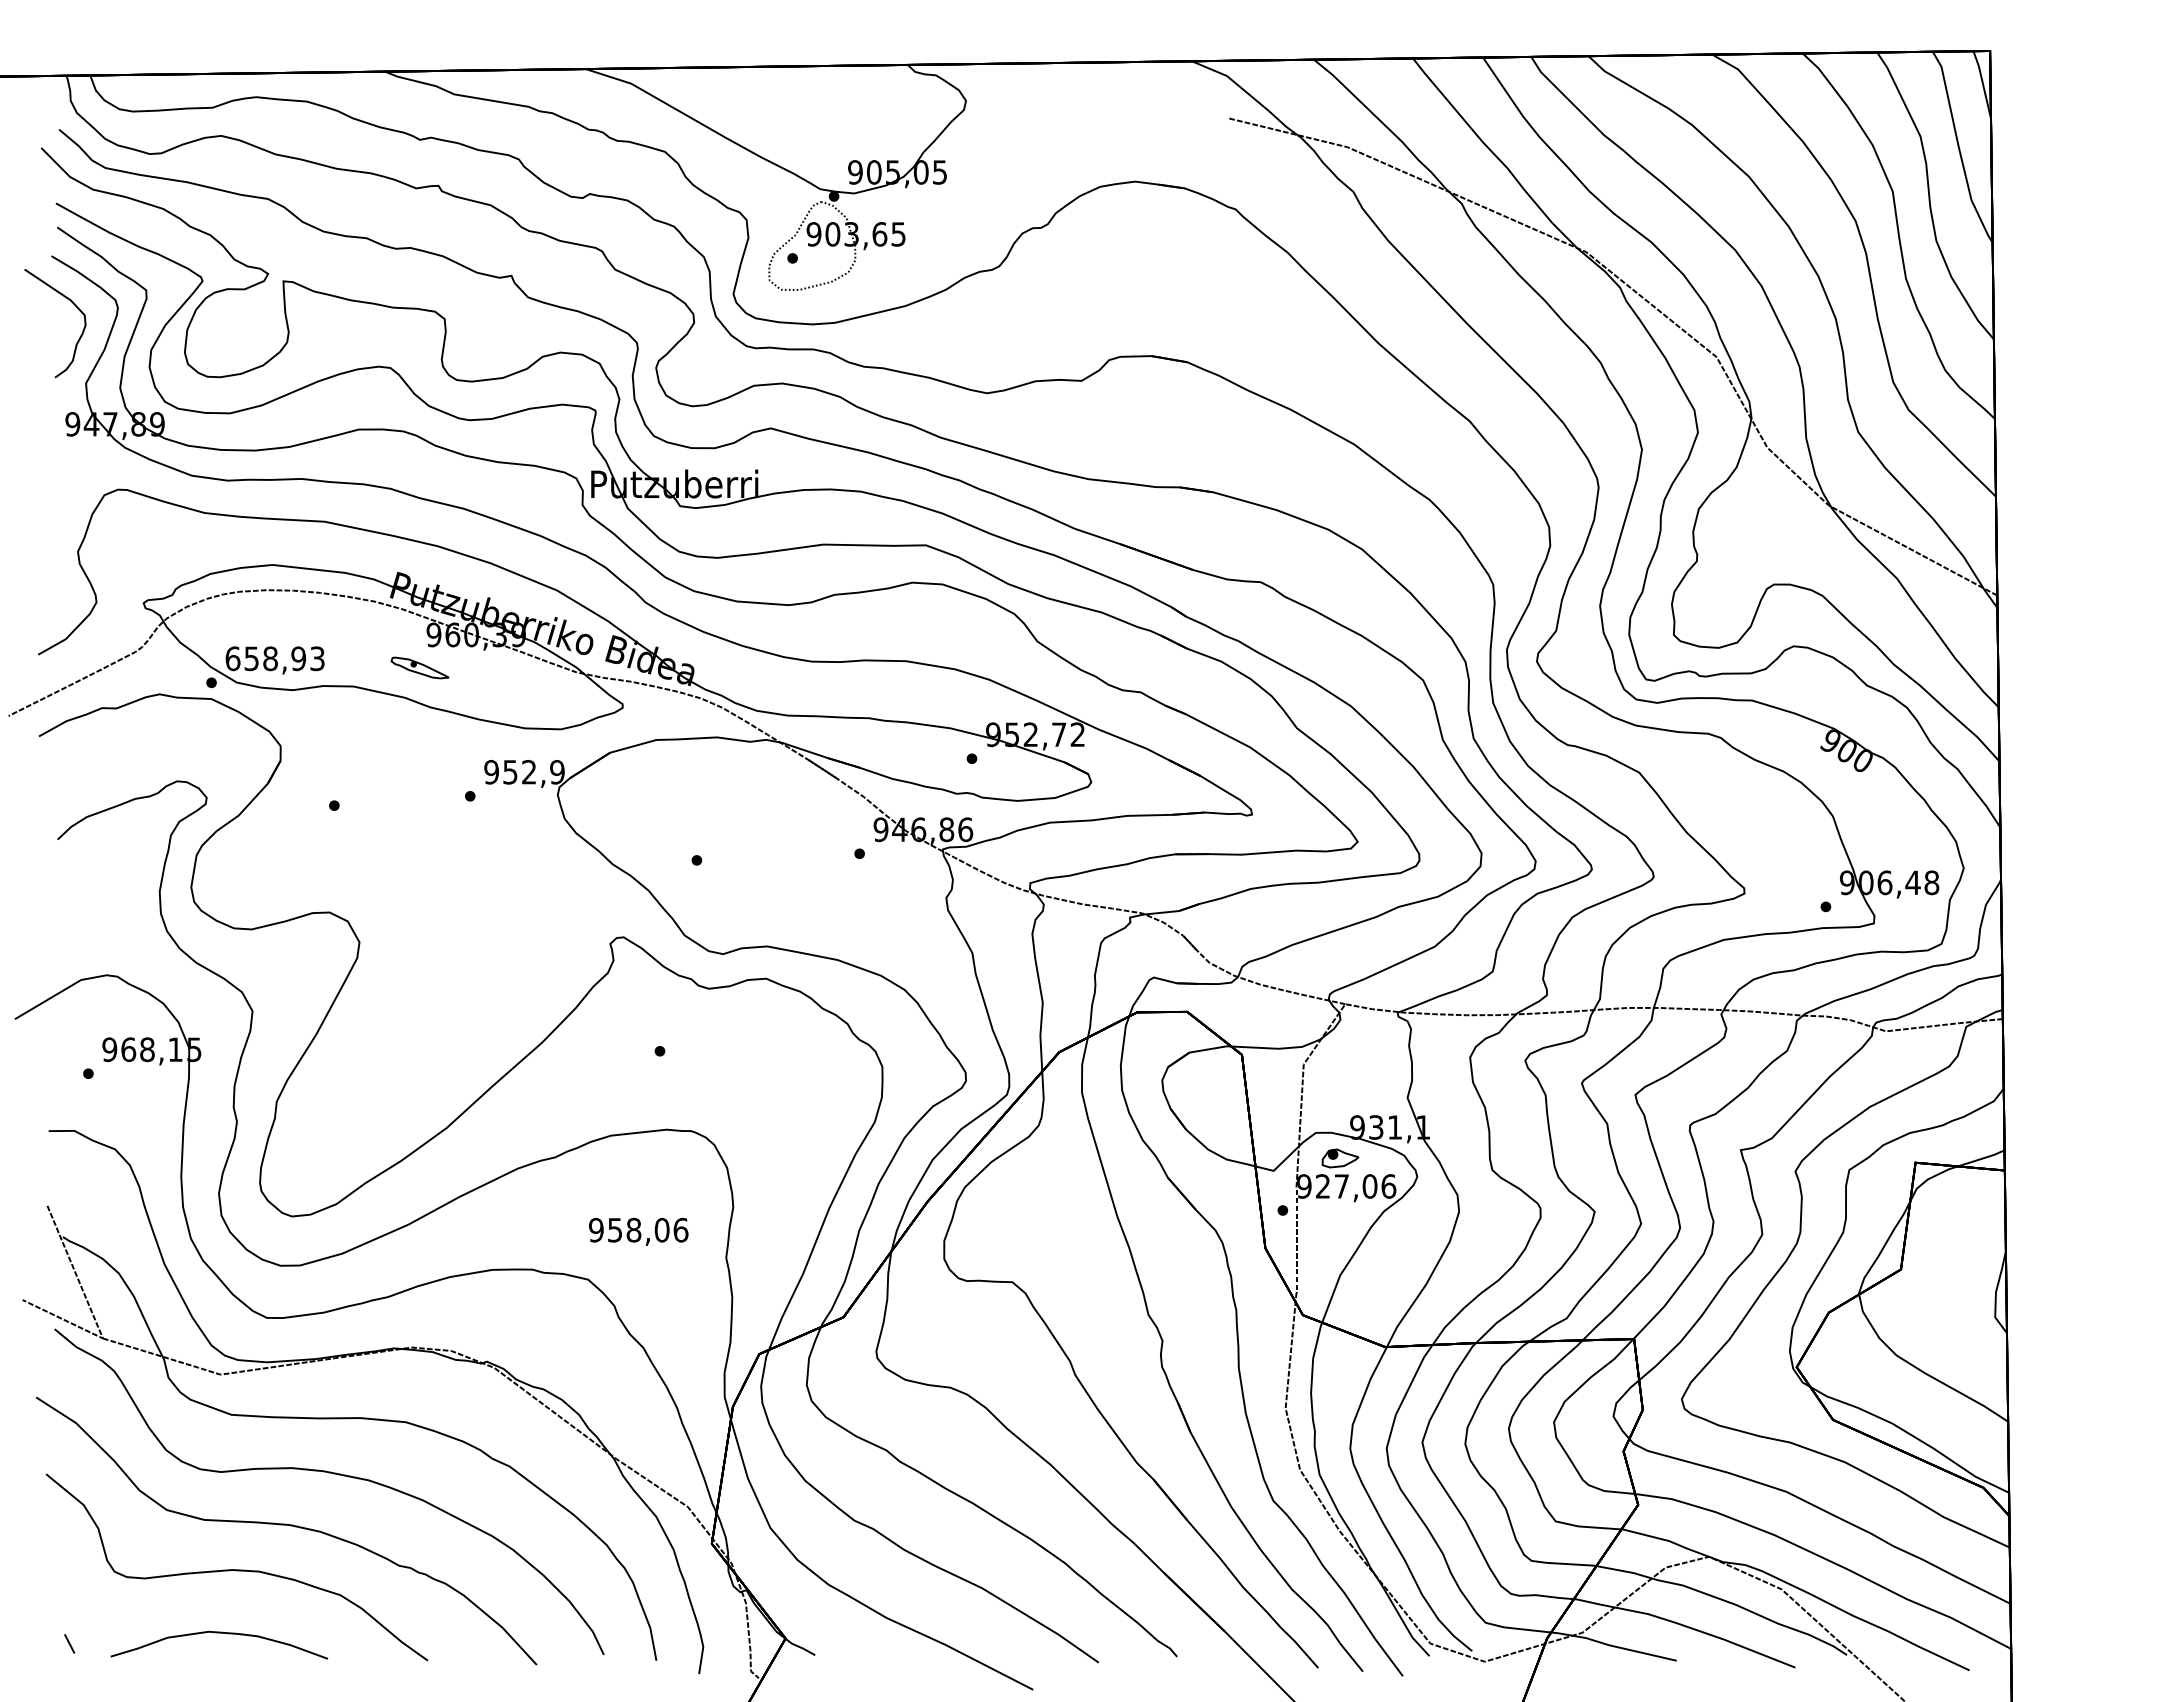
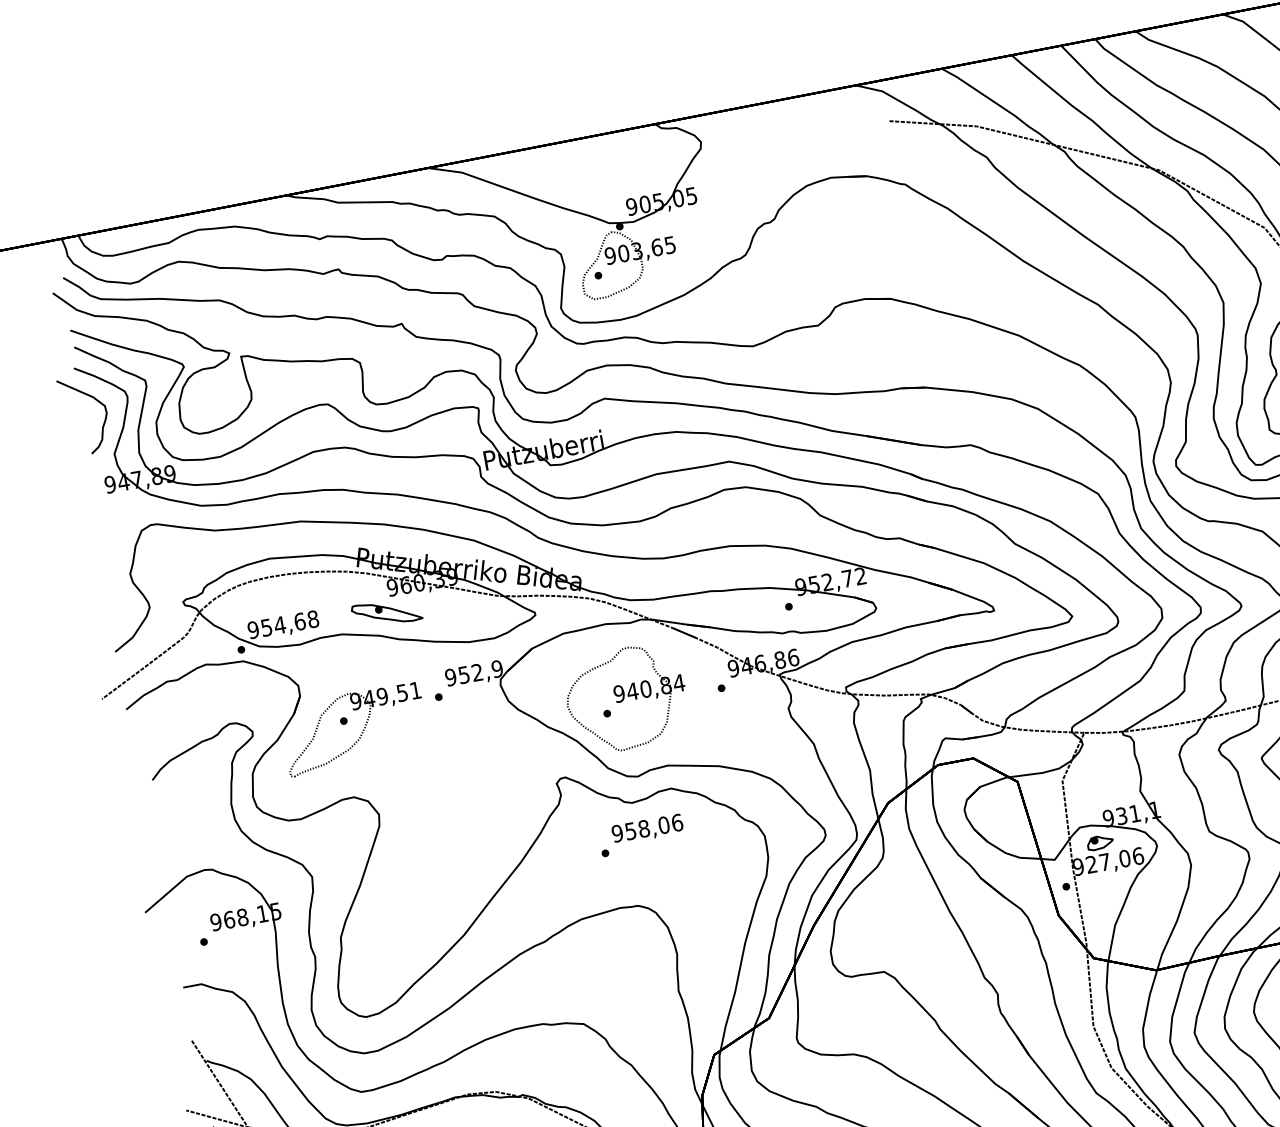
text: (274, 658) -> (282, 624), 658,93 -> 954,68
part: (419, 667) -> (386, 612), size x1.67
part: (356, 825) -> (362, 732), added
part: (726, 844) -> (626, 698), added
text: (638, 1231) -> (647, 829), moved

